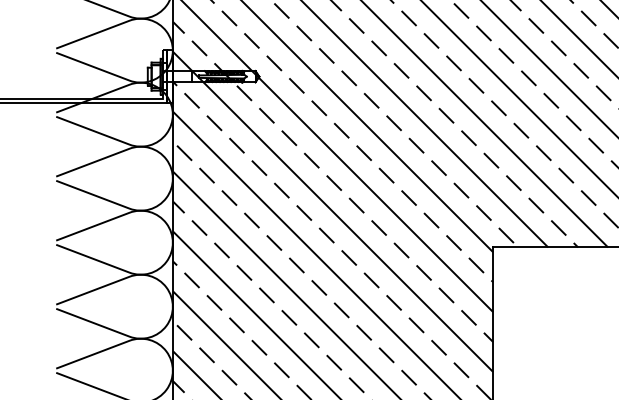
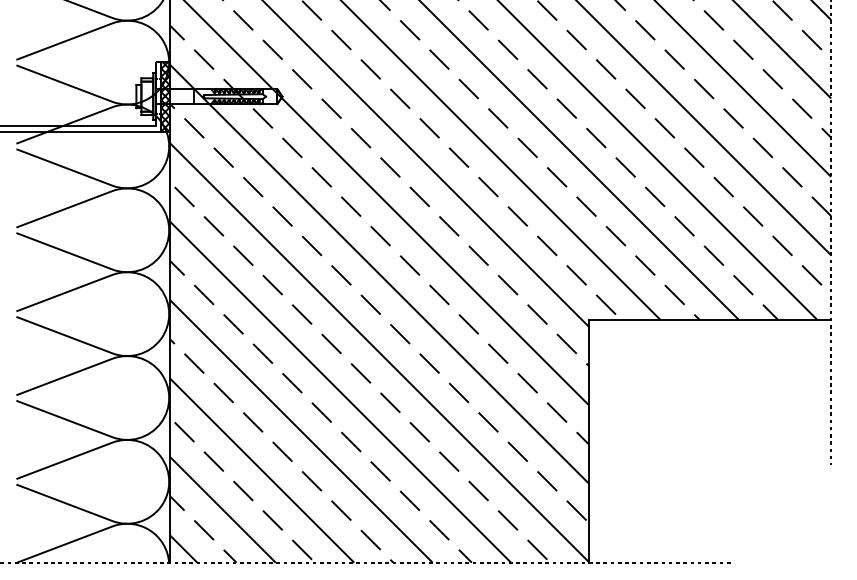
hatch: (169, 76) -> (164, 96), added

